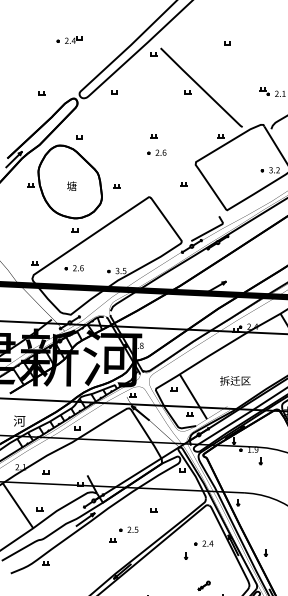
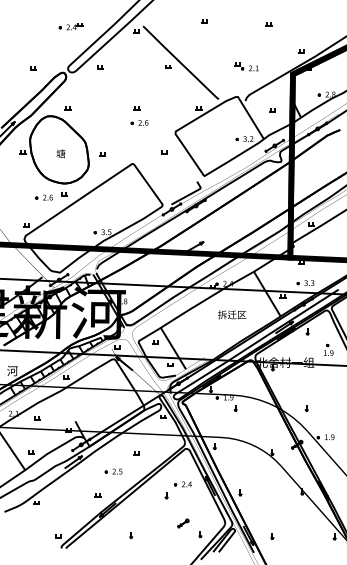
part: (69, 39) -> (70, 26), moved
part: (73, 268) -> (43, 197), moved
text: (235, 380) -> (232, 314), moved
part: (112, 540) -> (97, 495), moved

